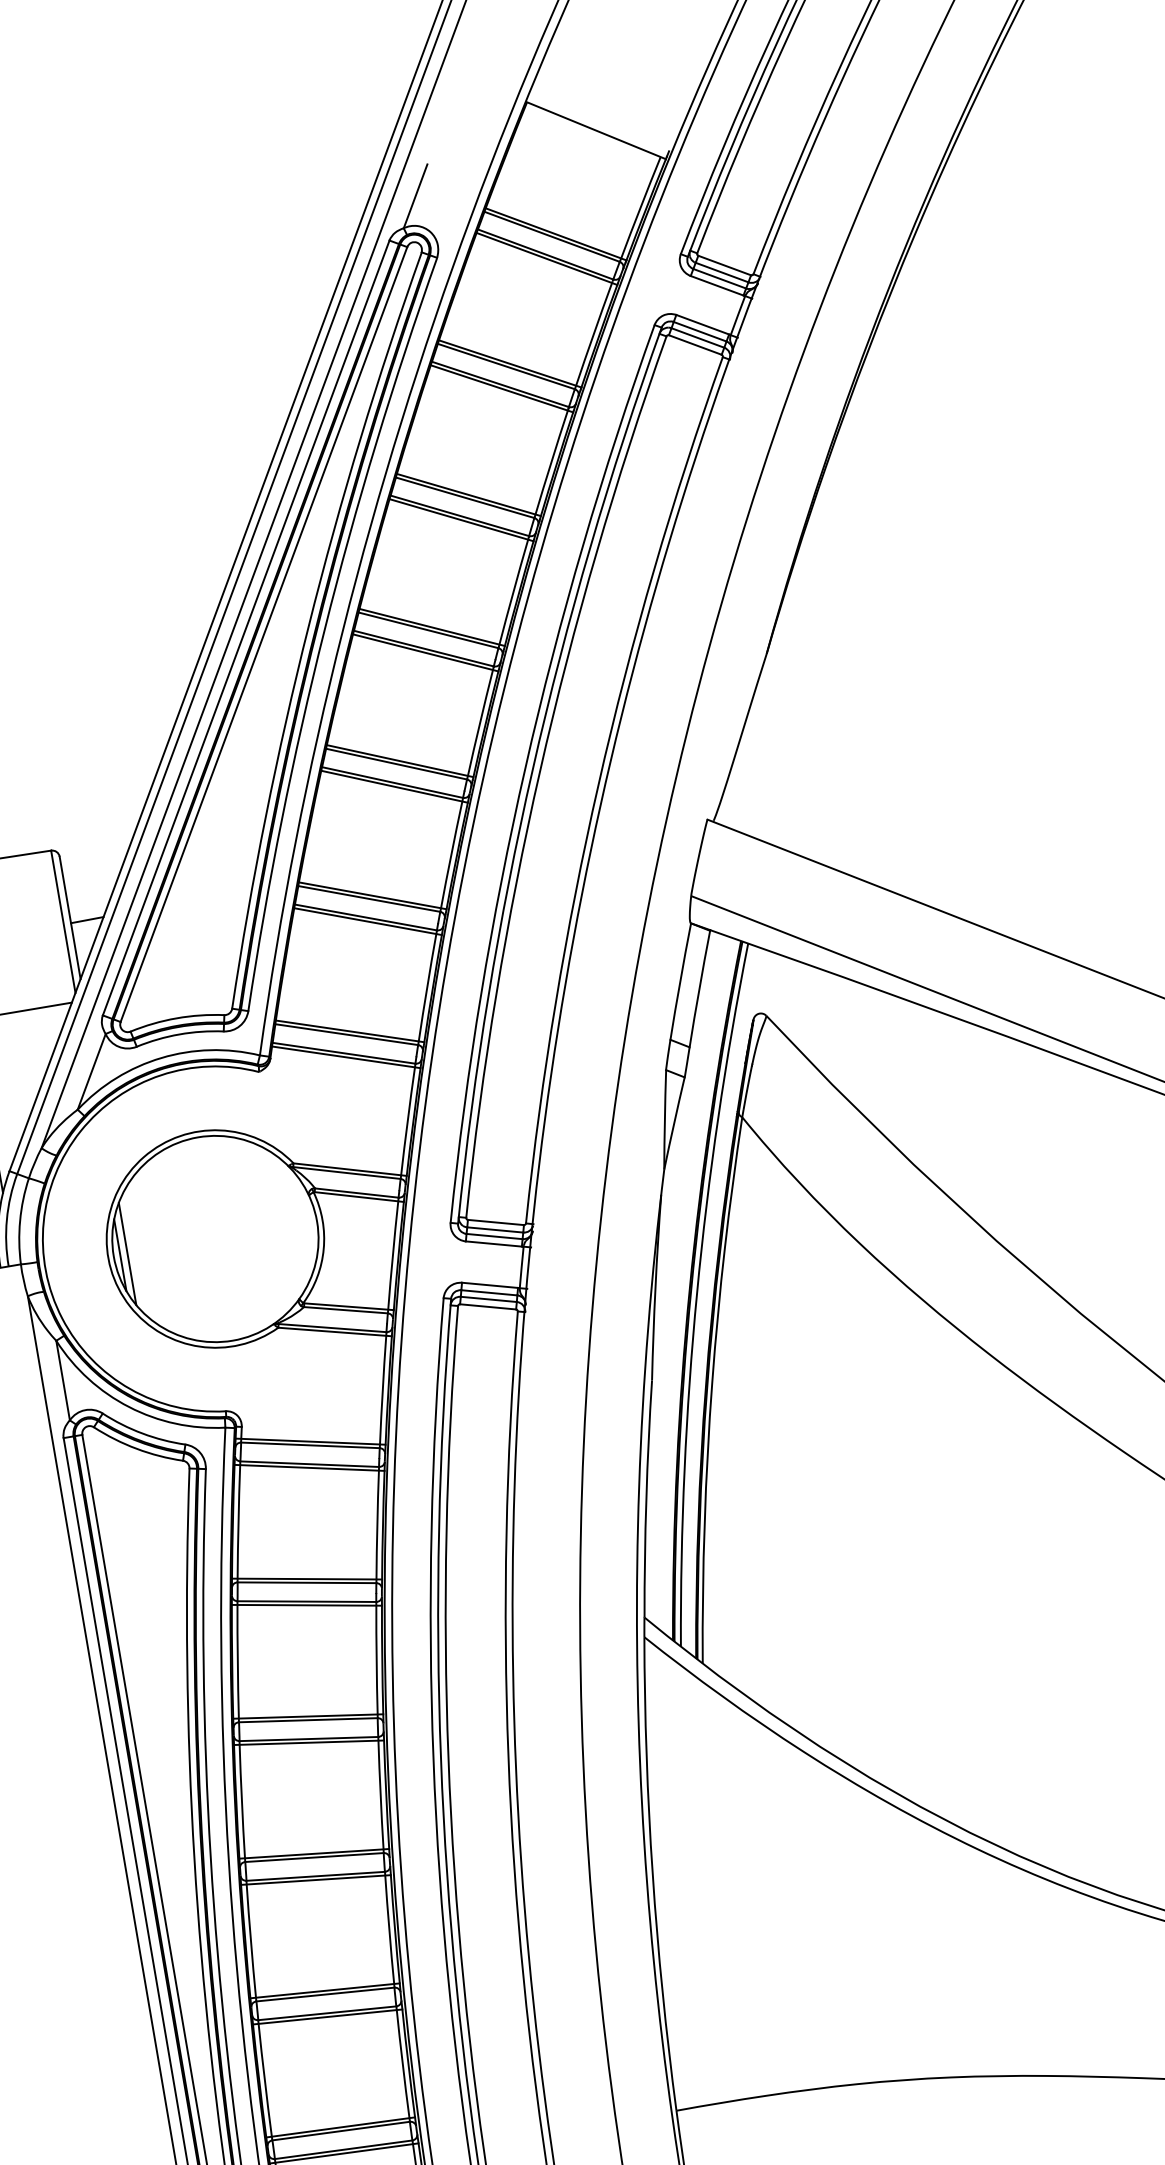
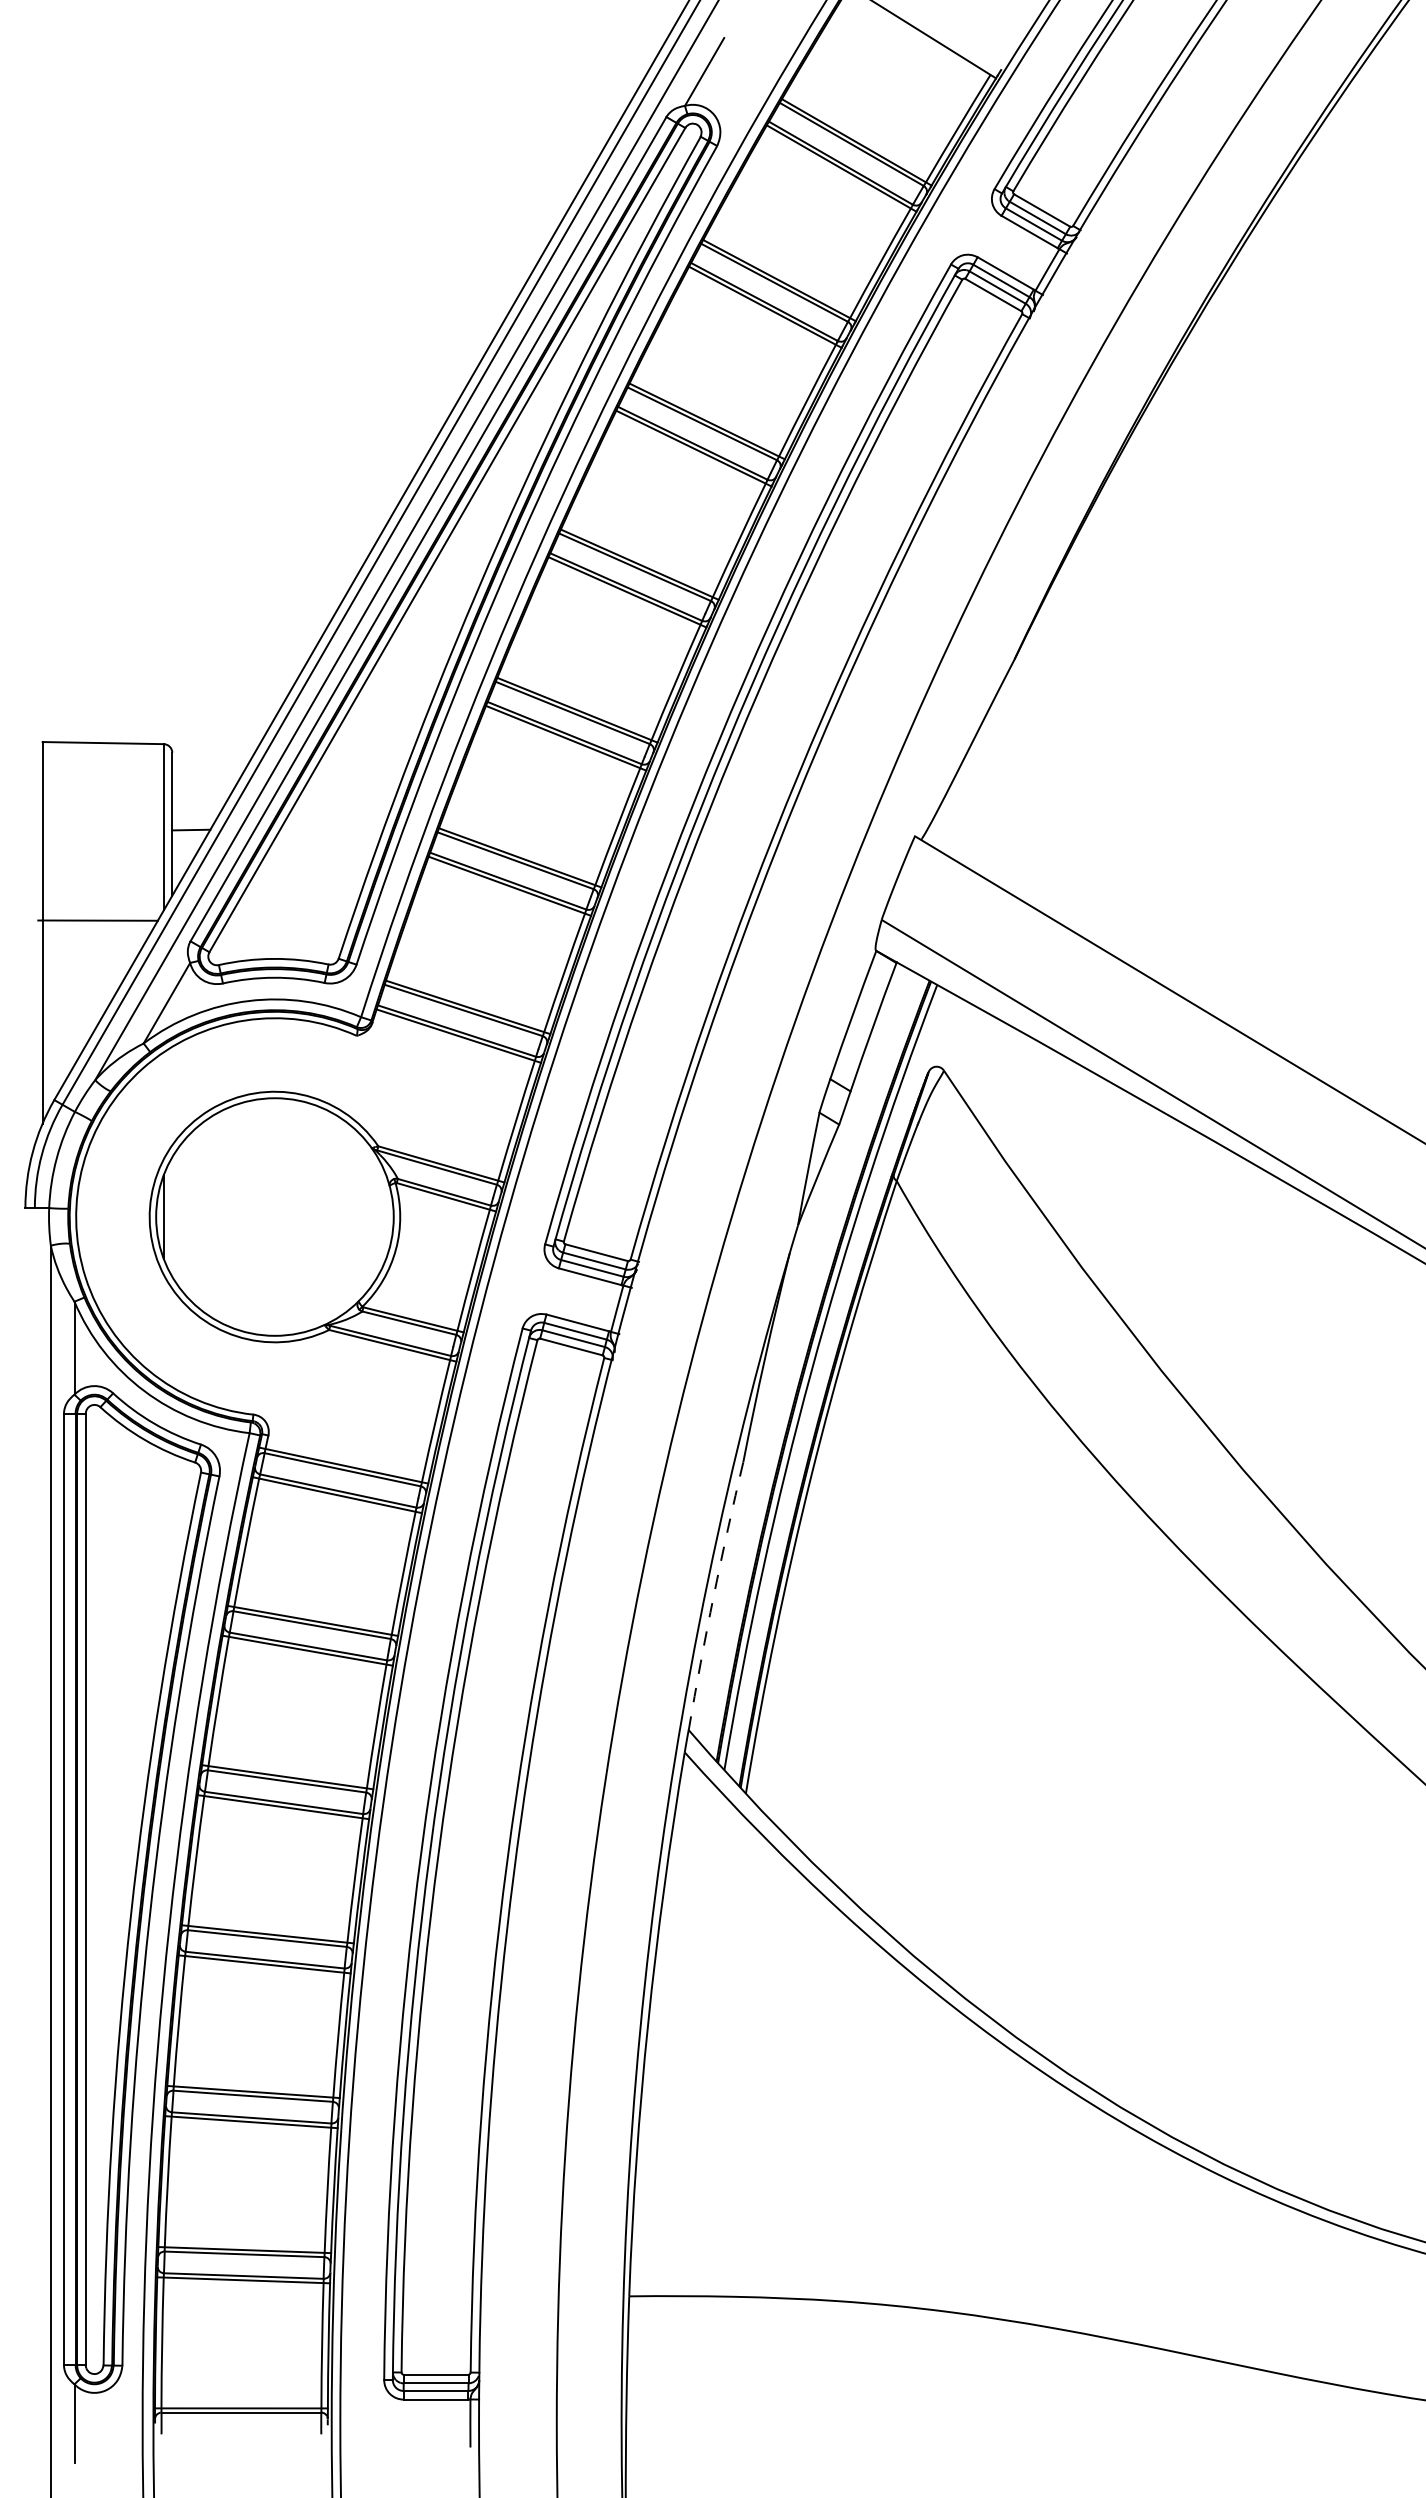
line: (127, 1253) -> (172, 1216), removed
arc: (646, 1498) -> (713, 1595), solid -> dashed

